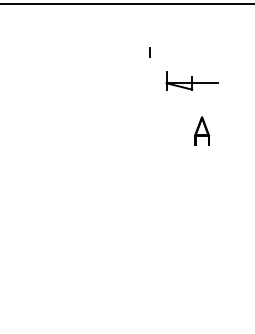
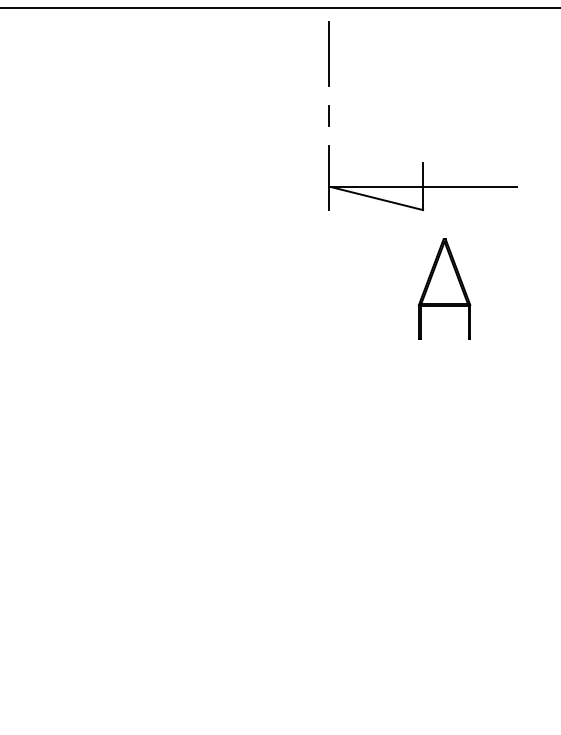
line: (149, 24) -> (328, 54), added
part: (191, 80) -> (421, 177), size x1.67
part: (201, 130) -> (443, 287), size x1.67

